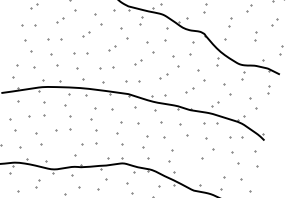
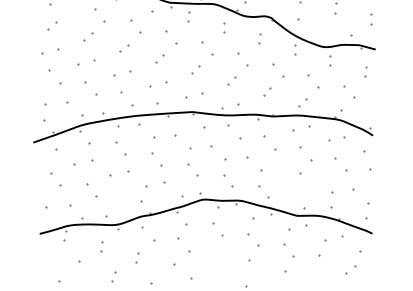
part: (166, 33) -> (224, 27), size x0.62
part: (192, 47) -> (259, 38), size x0.62

